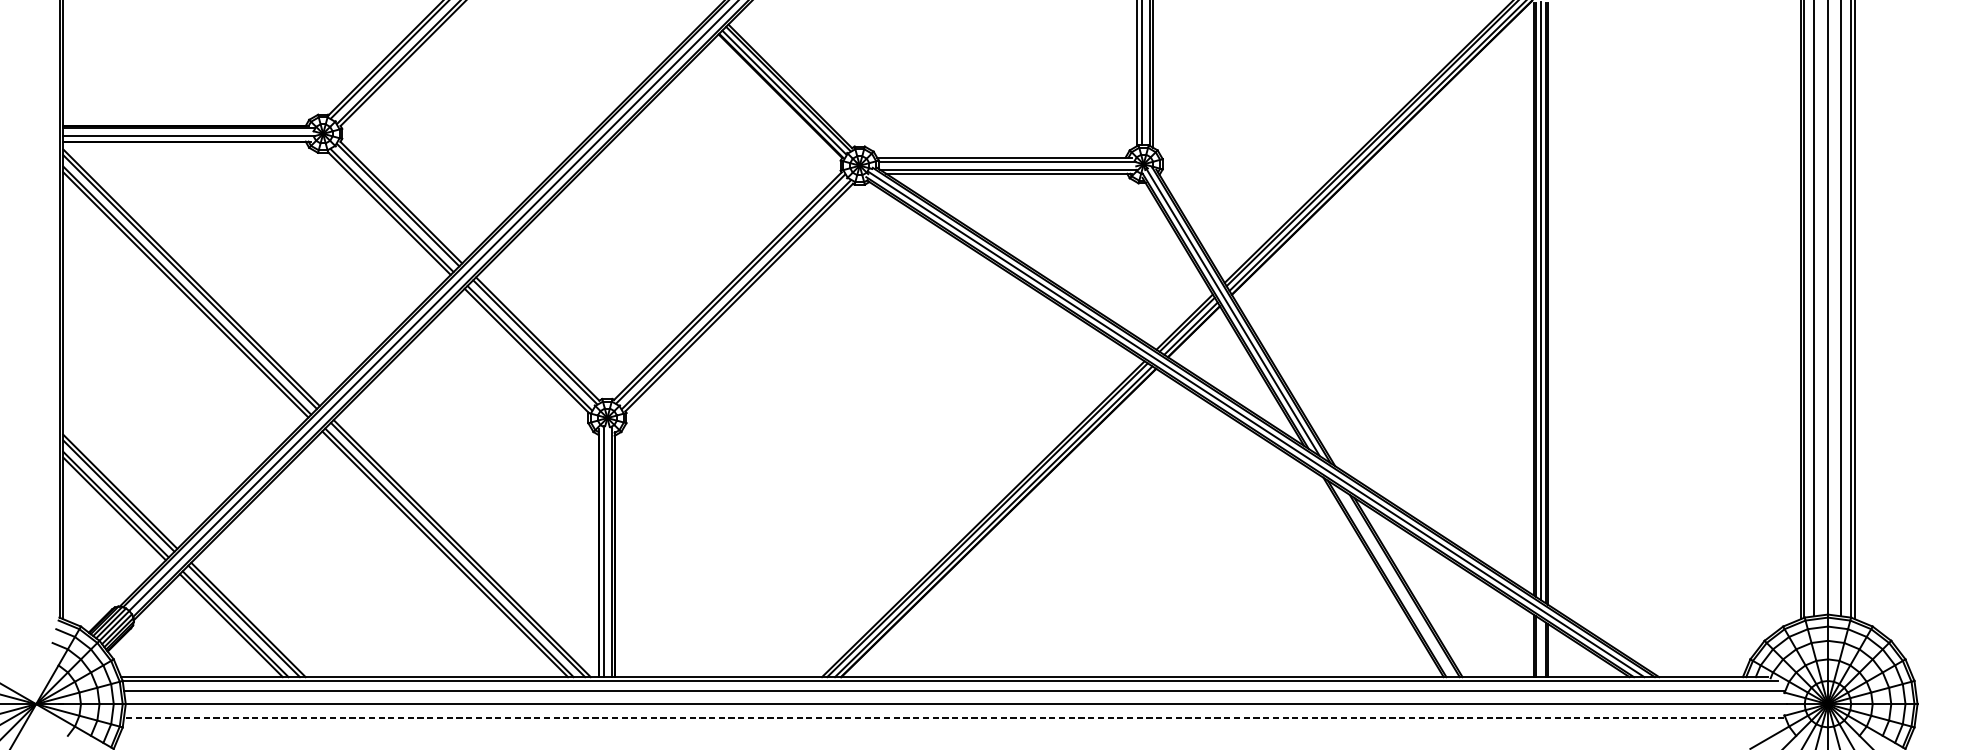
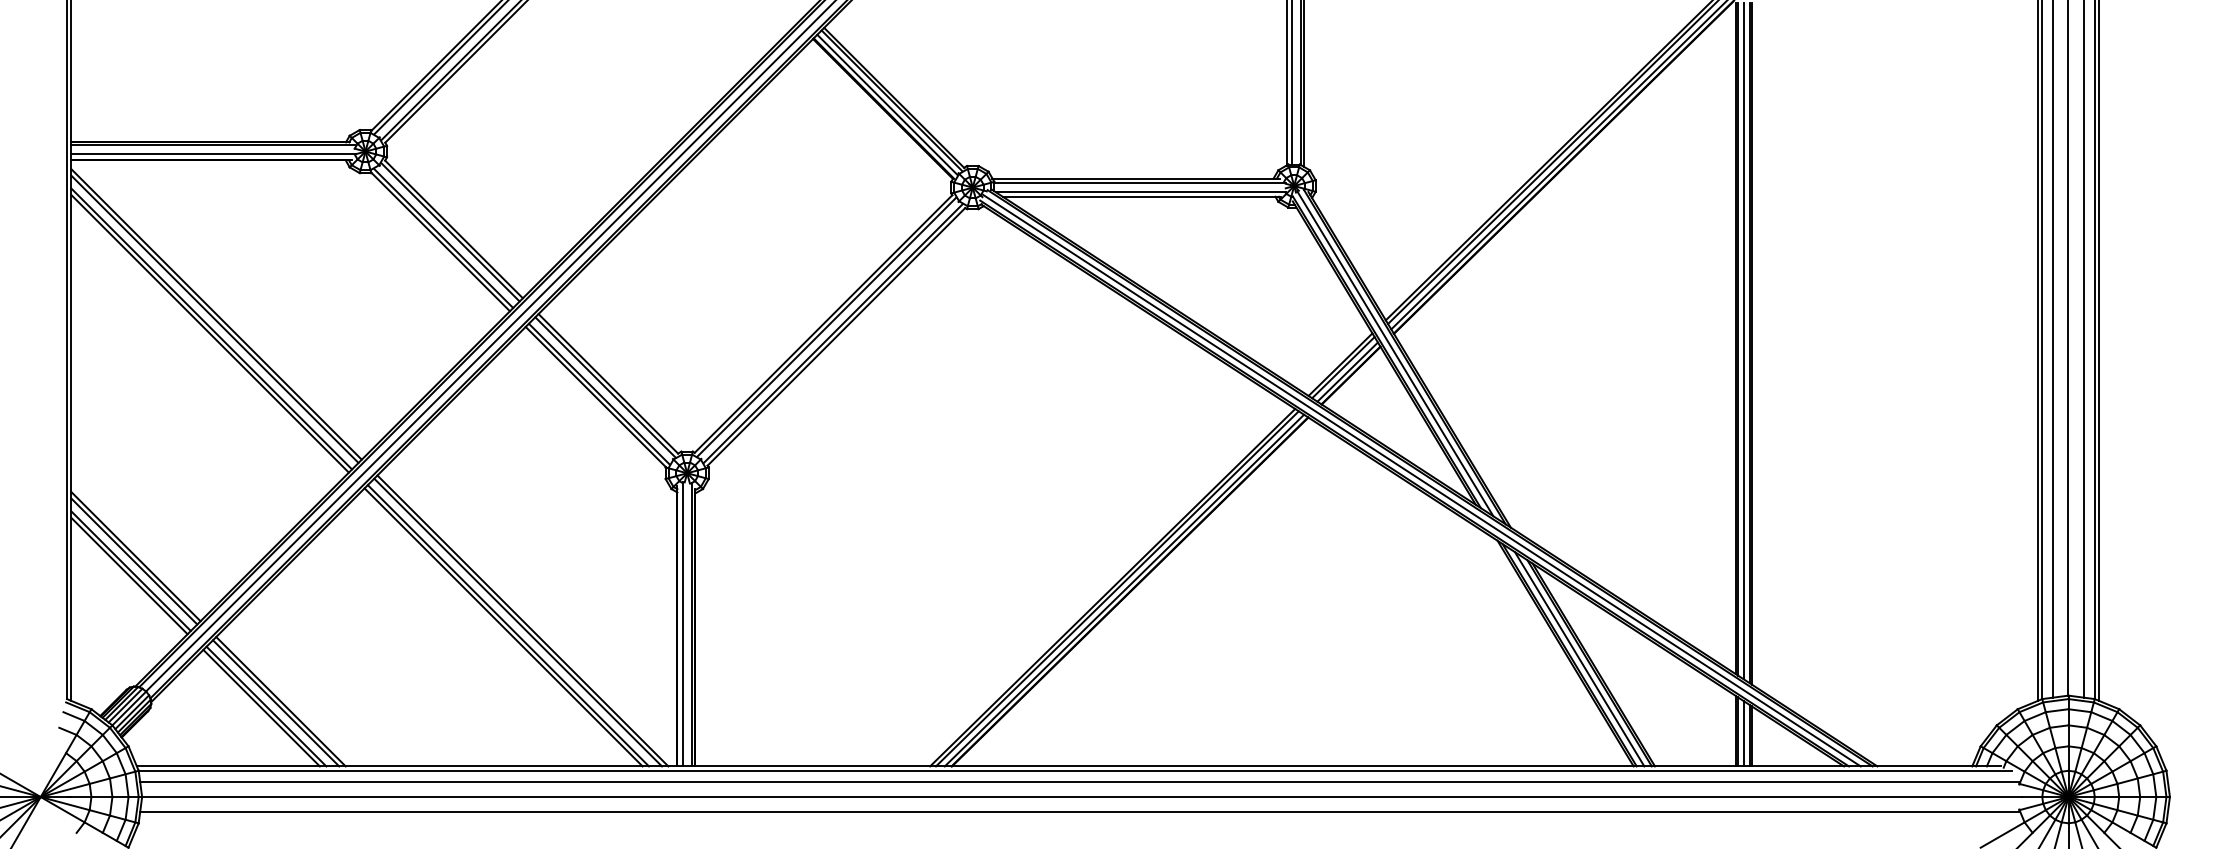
line: (1395, 582) -> (1579, 659), added
line: (1540, 648) -> (1743, 733), added
line: (954, 717) -> (1079, 812), dashed -> solid

